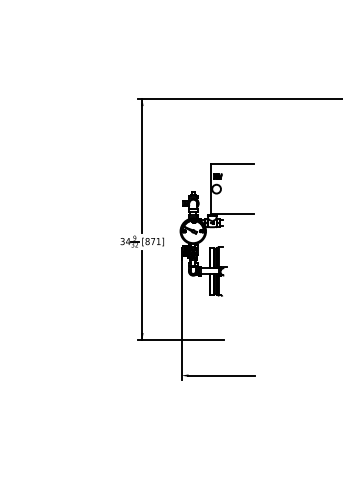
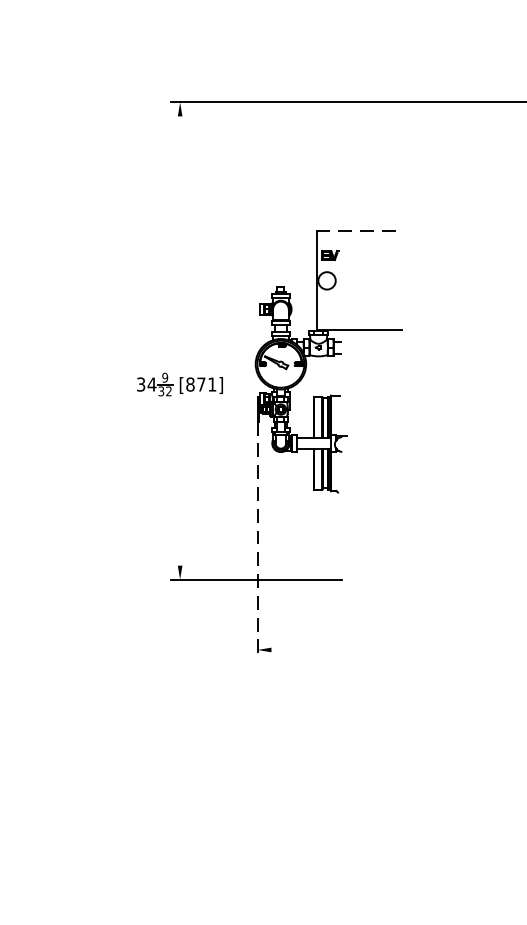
line: (232, 164) -> (358, 232), solid -> dashed
line: (142, 165) -> (180, 234), removed
line: (142, 295) -> (180, 491), removed
line: (181, 320) -> (257, 540), solid -> dashed
line: (221, 375) -> (336, 649), removed

